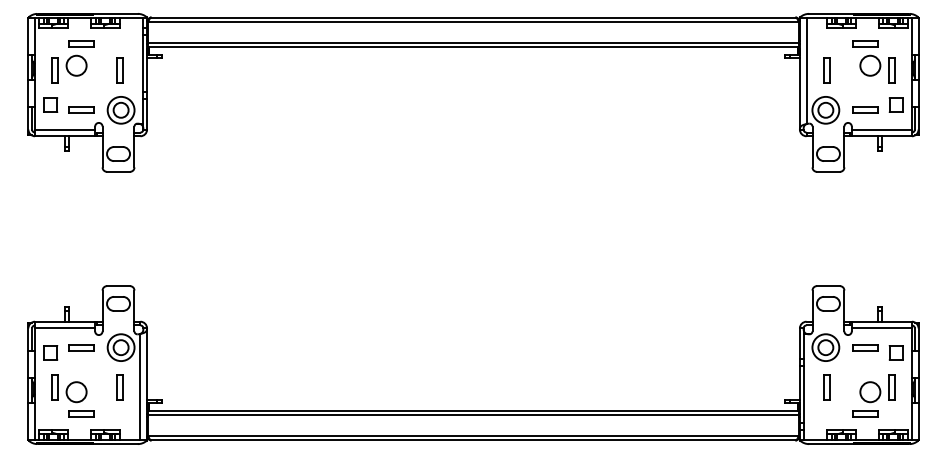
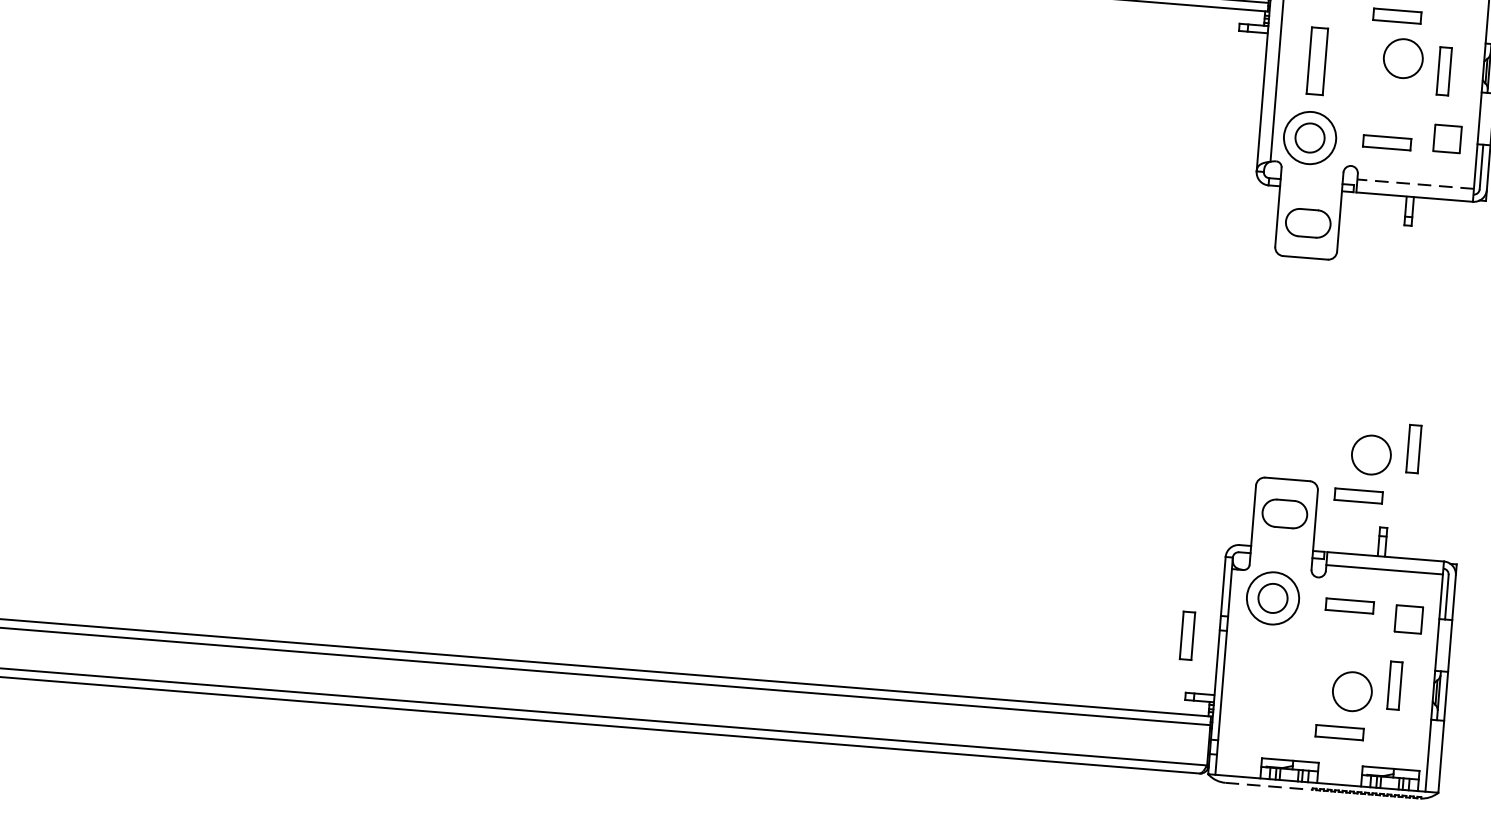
part: (826, 70) -> (1317, 60), size x1.4
line: (881, 129) -> (1414, 183), solid -> dashed
part: (873, 273) -> (1376, 461), added
part: (826, 387) -> (1187, 636), moved
line: (832, 444) -> (1270, 787), solid -> dashed

